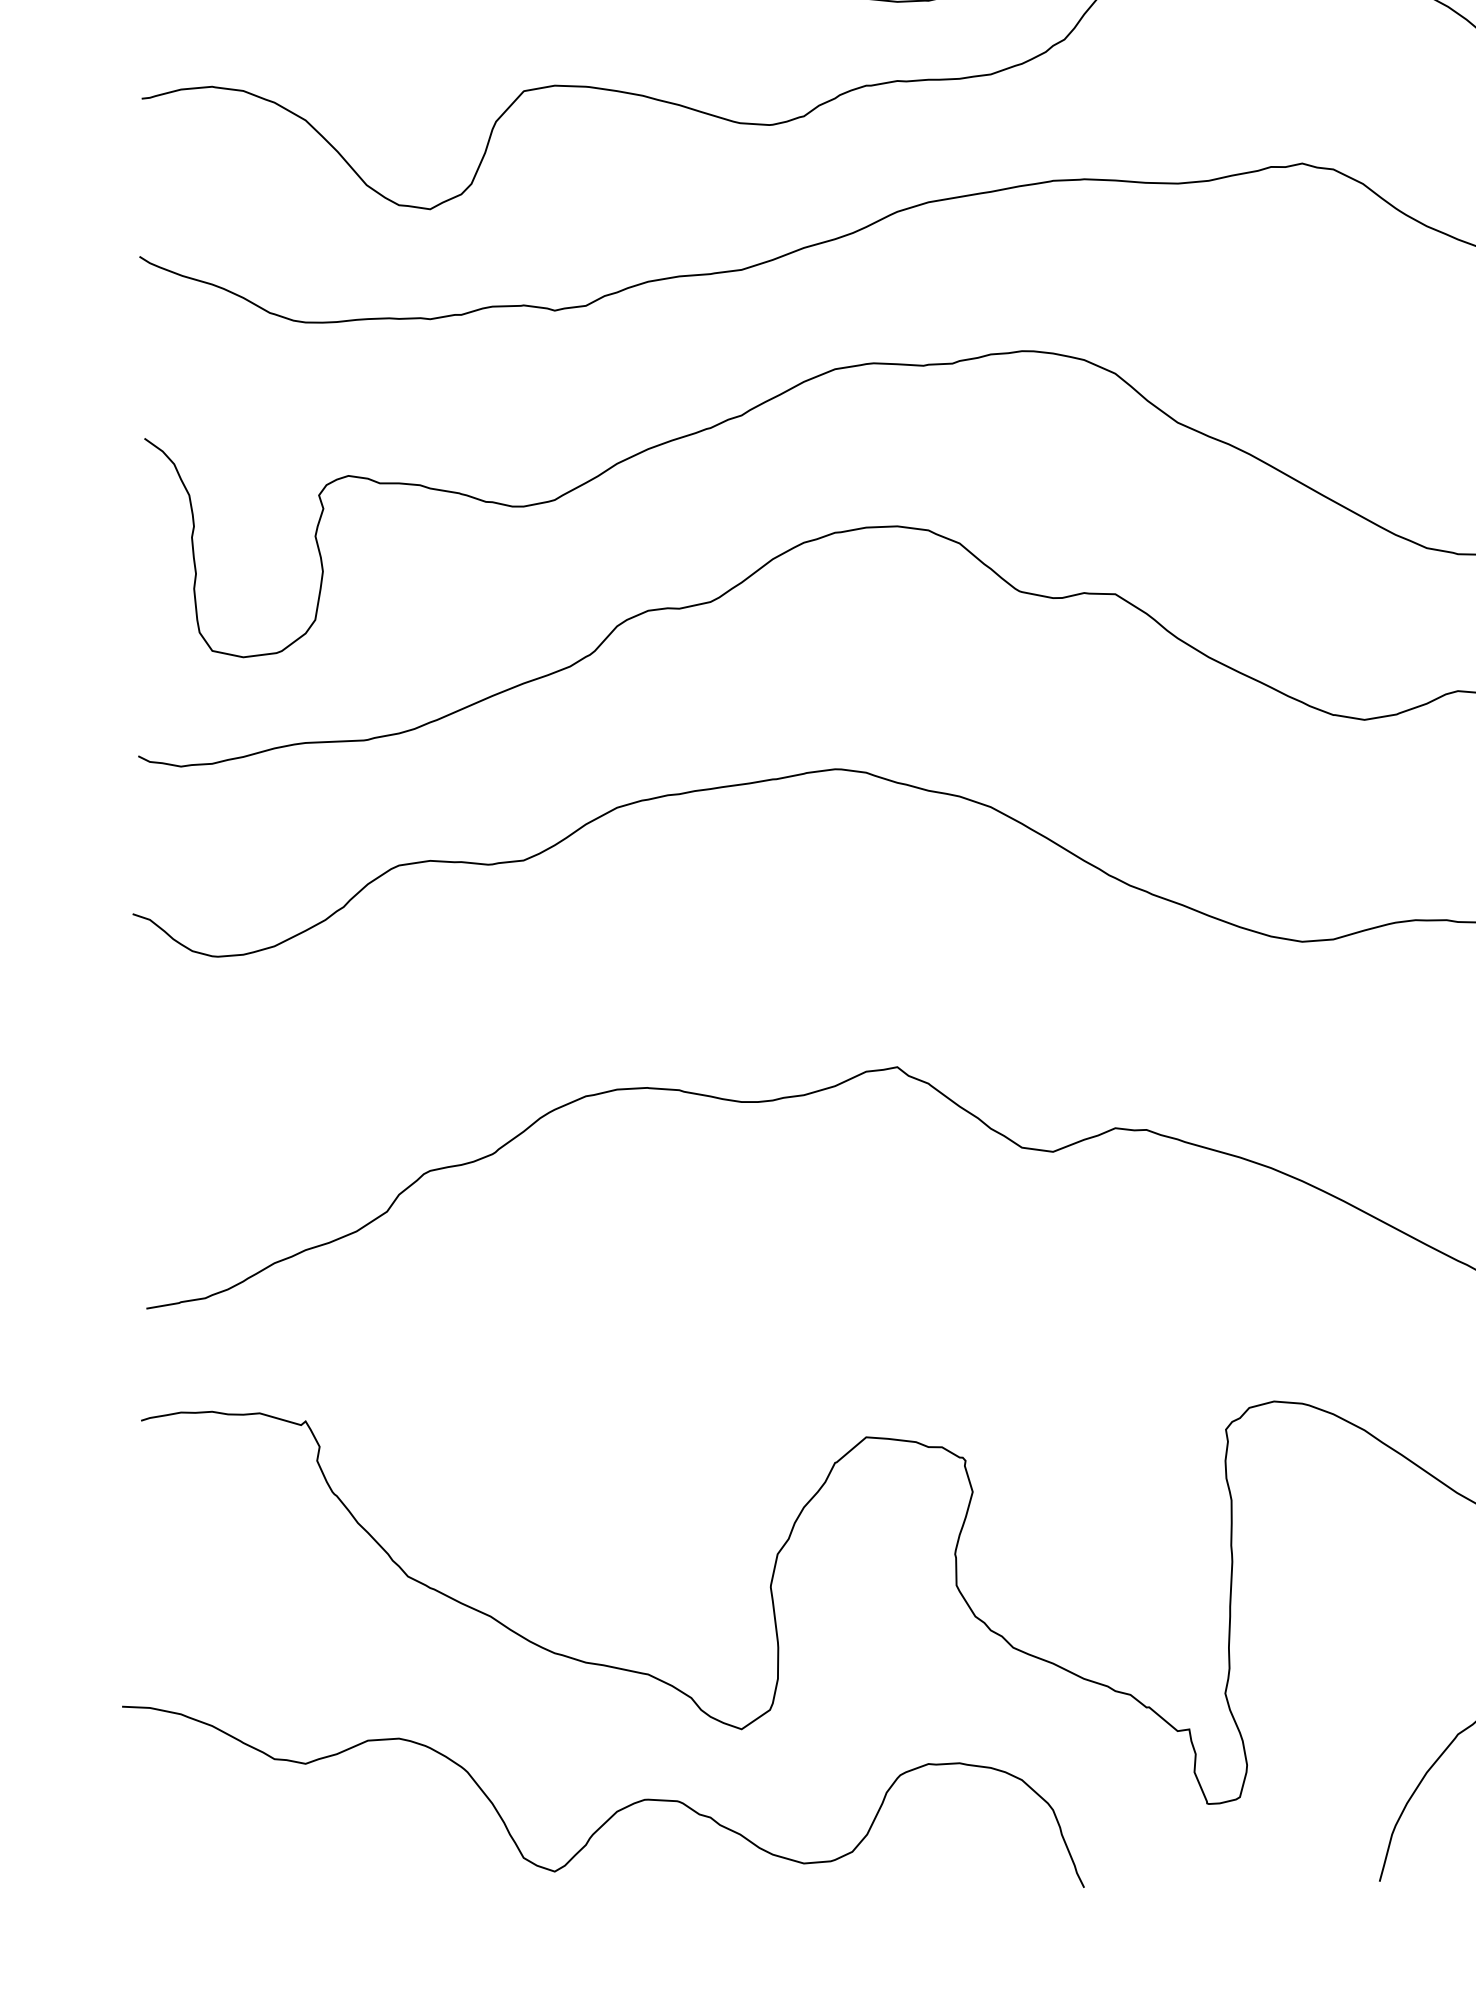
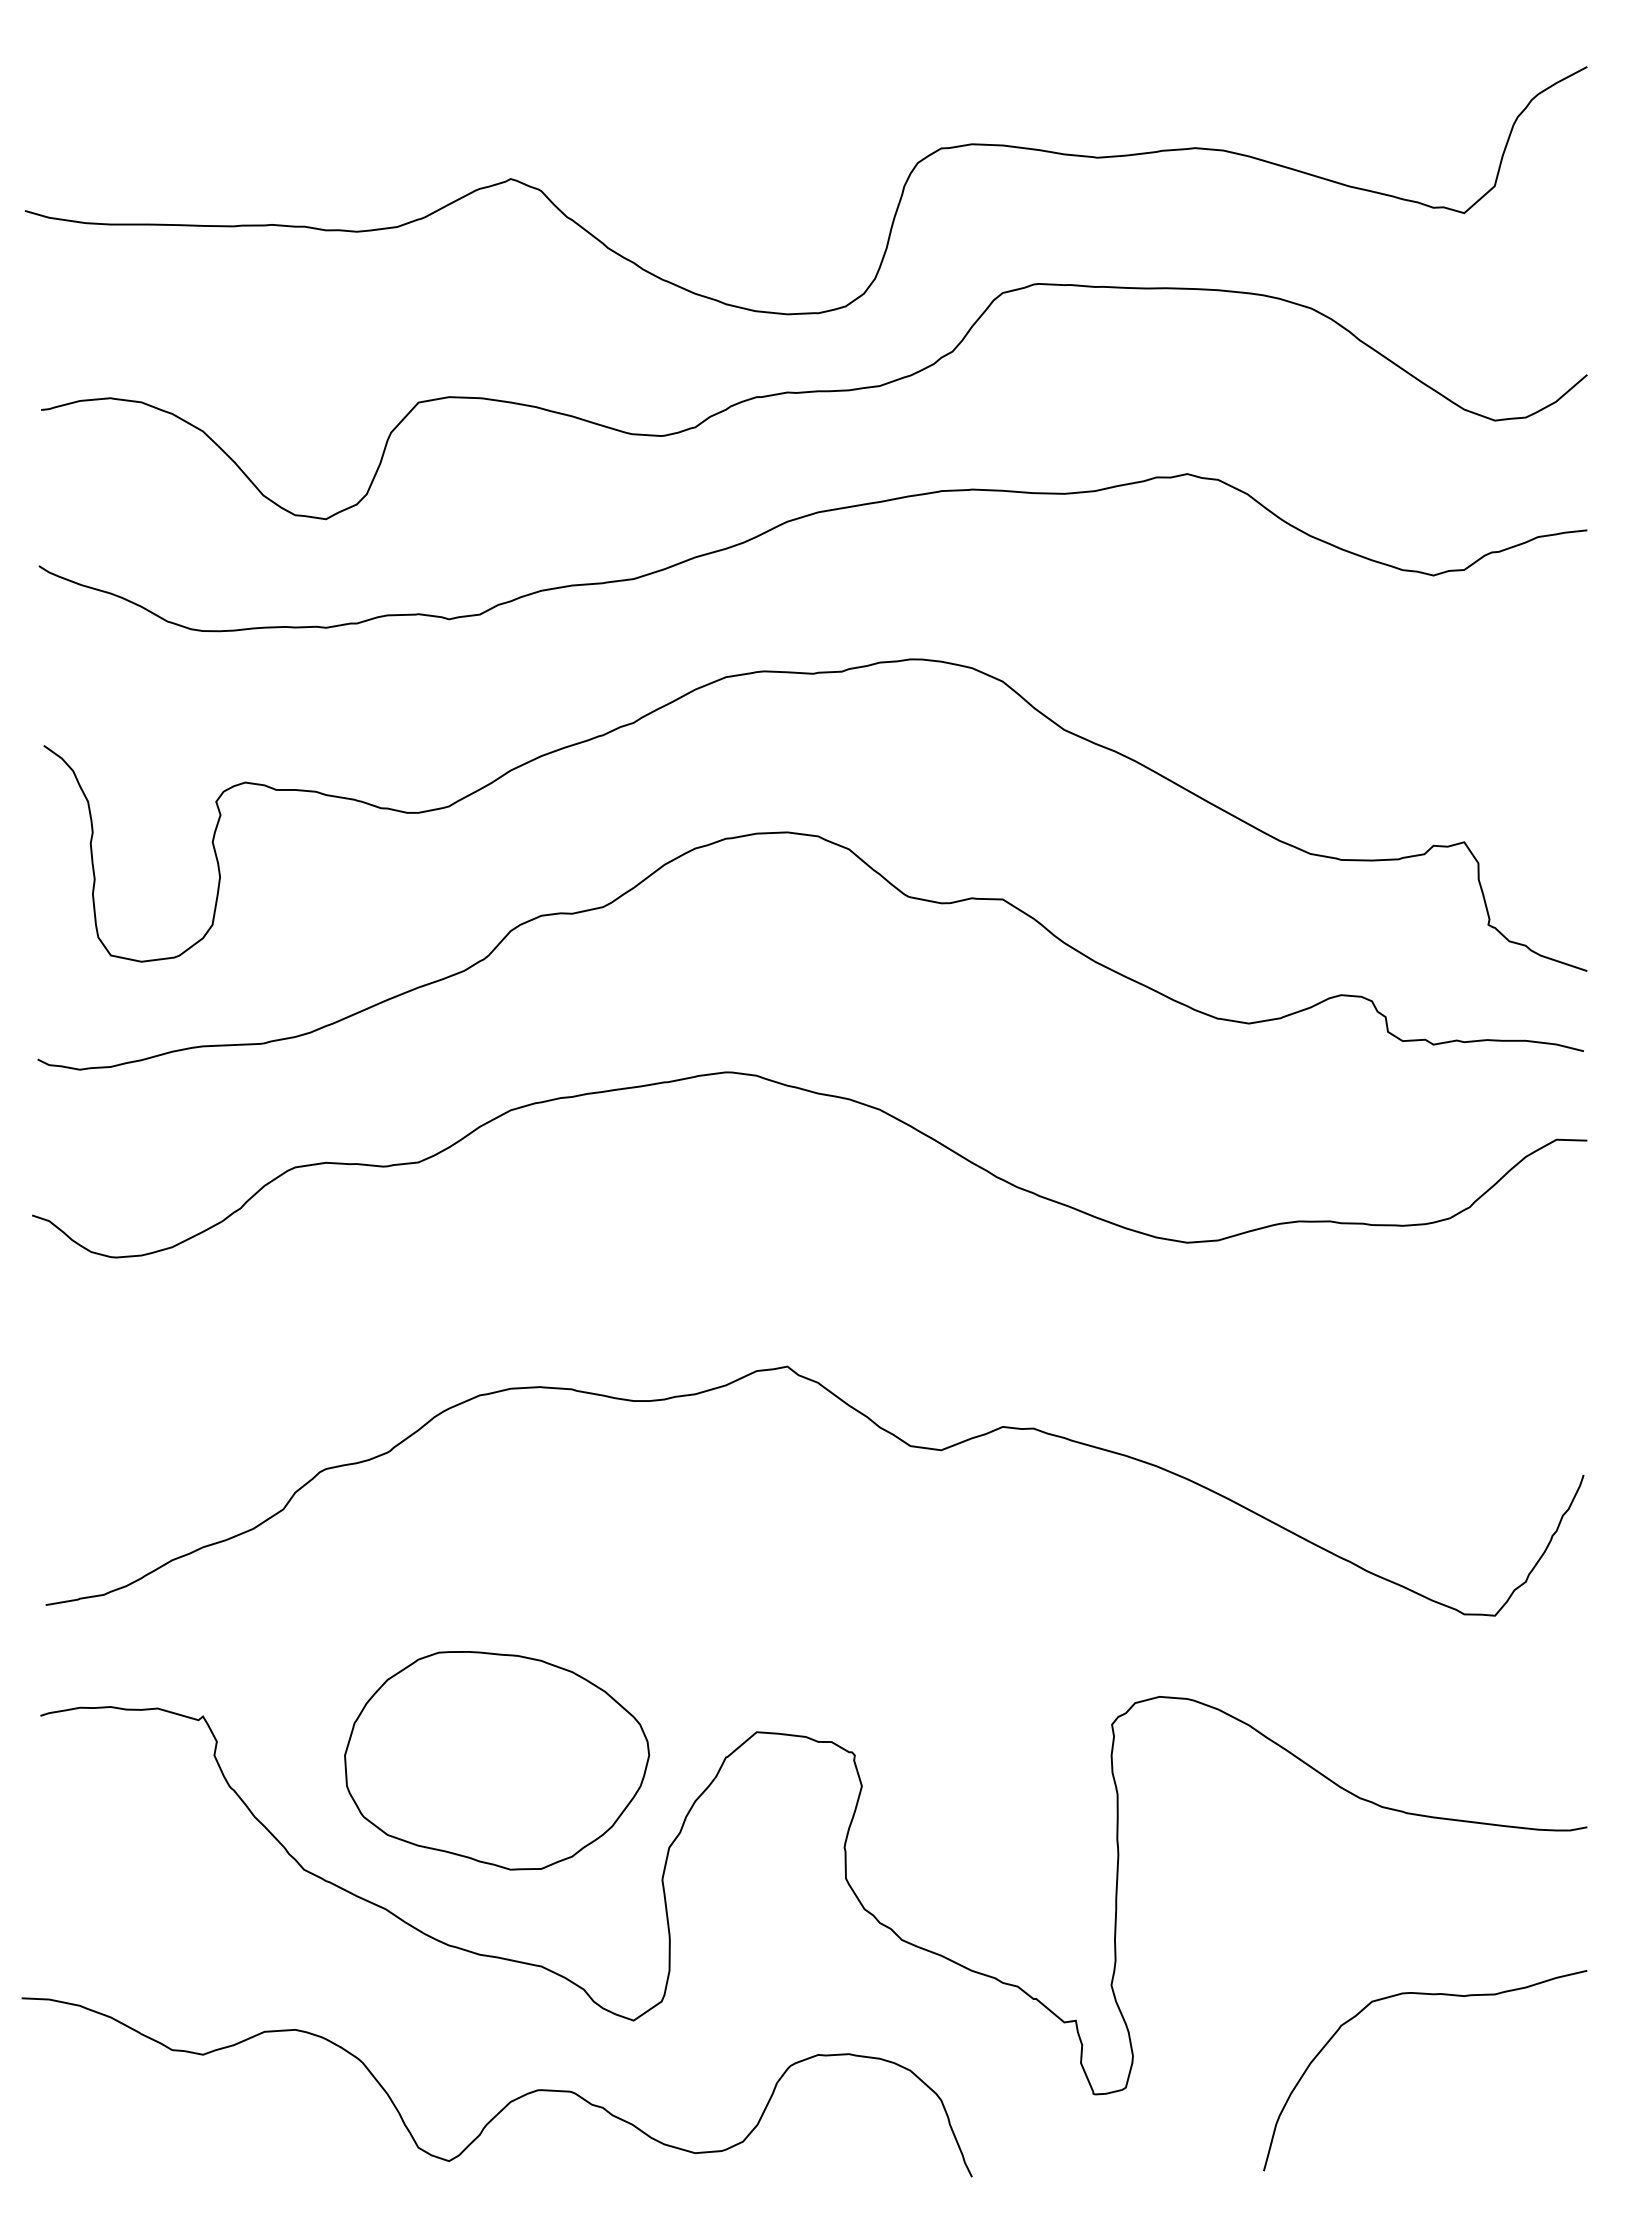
part: (603, 1465) -> (497, 1760), added

